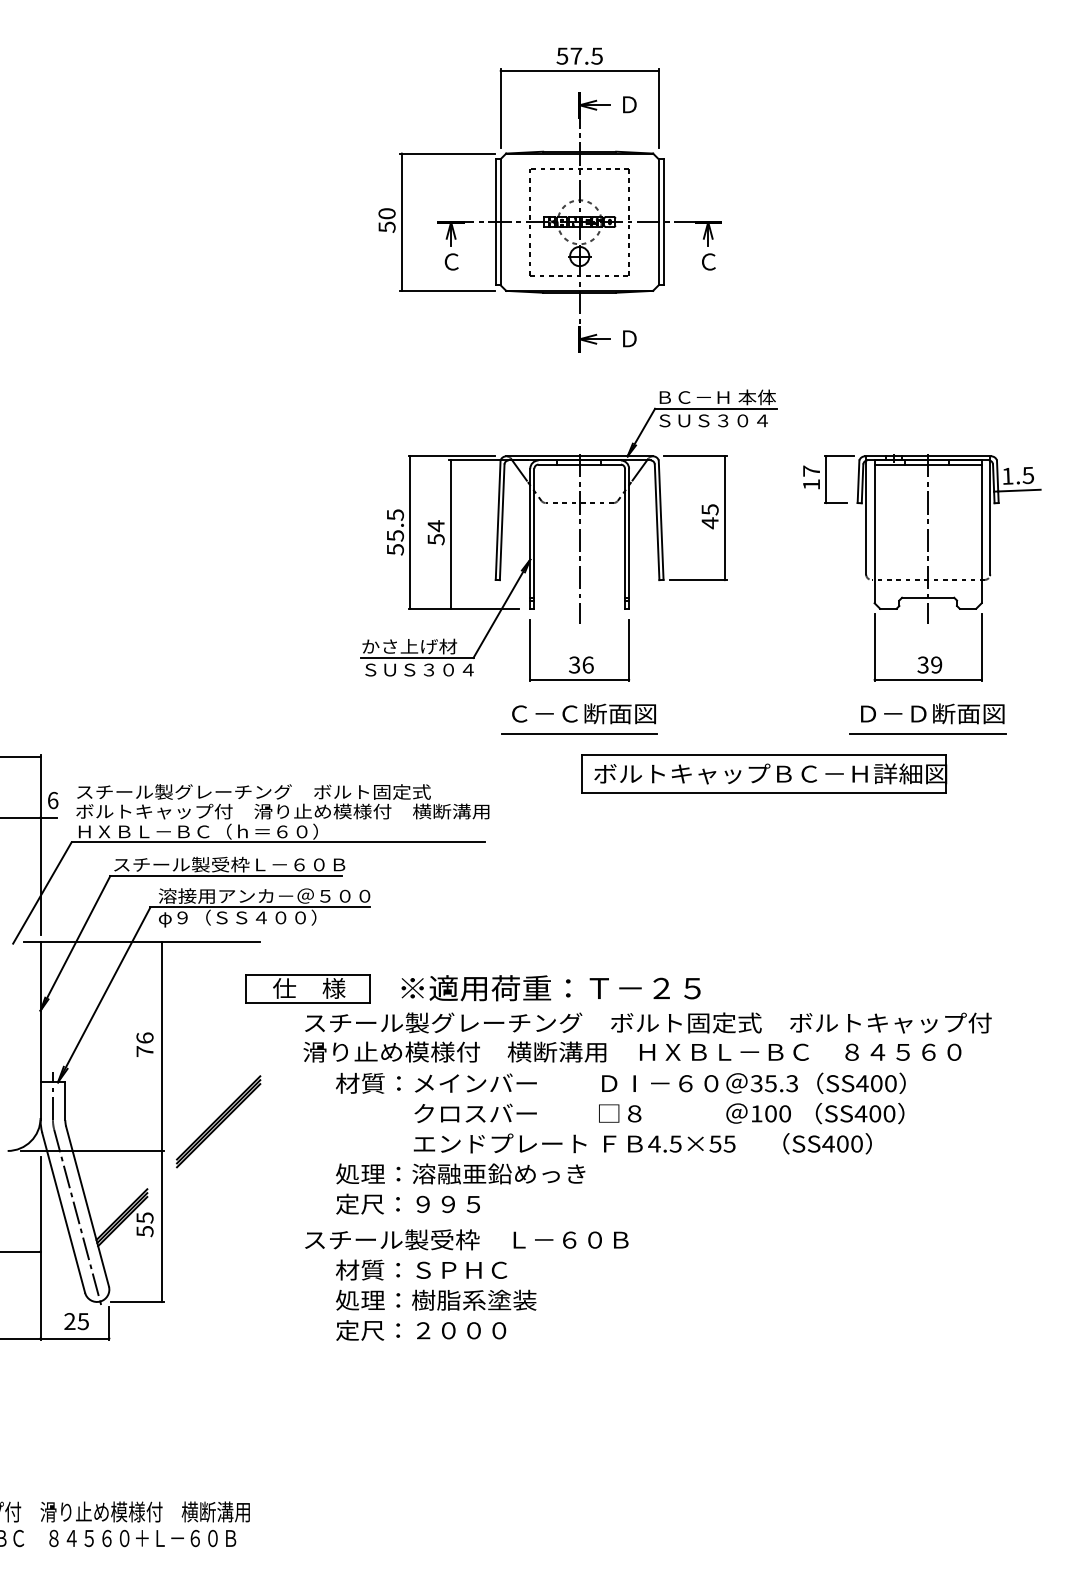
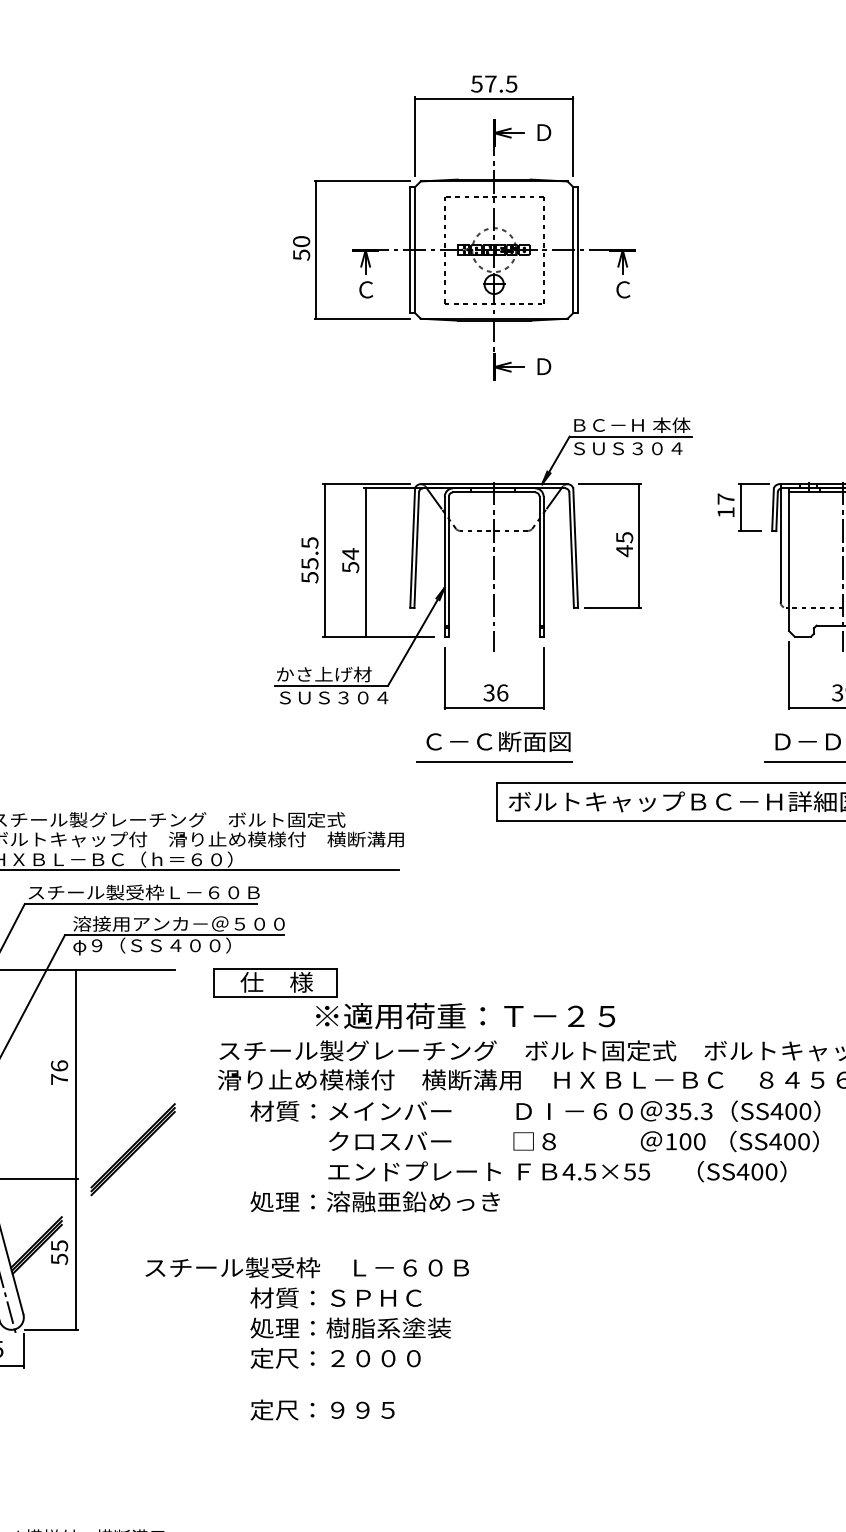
part: (307, 988) -> (275, 982), moved
text: (407, 1203) -> (322, 1409), moved
text: (466, 1239) -> (307, 1267), moved

